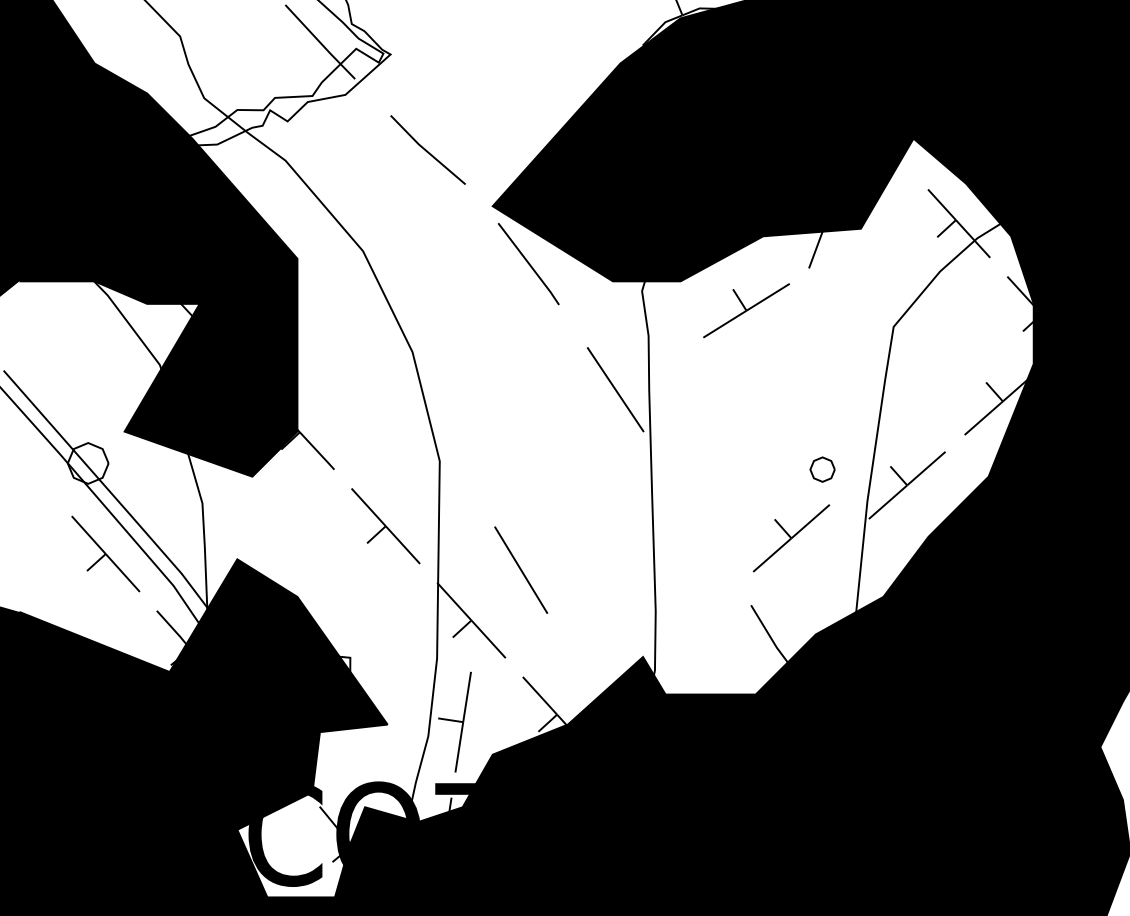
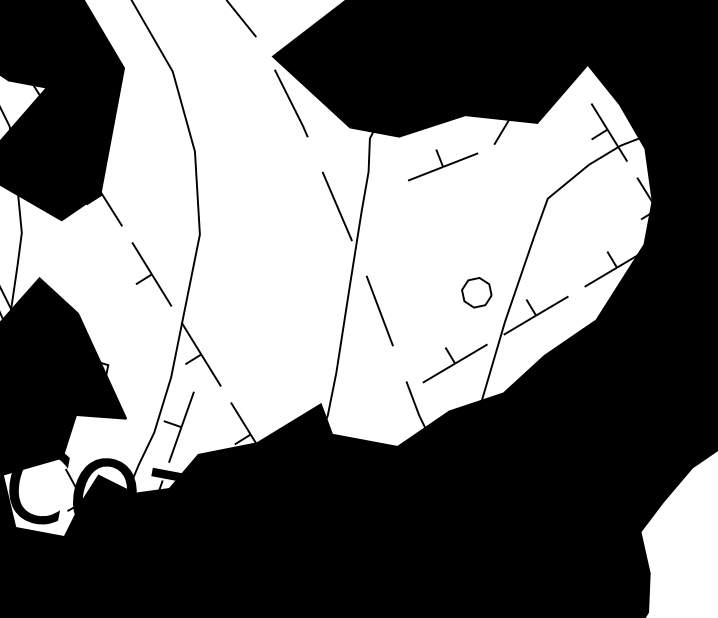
part: (822, 469) -> (476, 292), size x1.67
part: (791, 538) -> (455, 363), moved
line: (521, 569) -> (380, 310), moved

